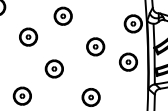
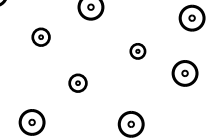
part: (28, 36) -> (40, 36), size x0.7
part: (95, 46) -> (137, 50), size x0.6
part: (53, 68) -> (76, 82), size x0.7

